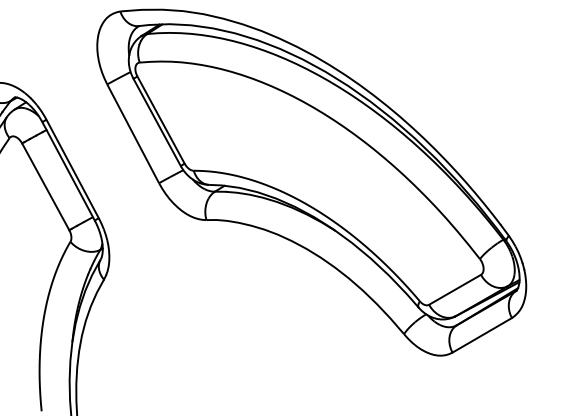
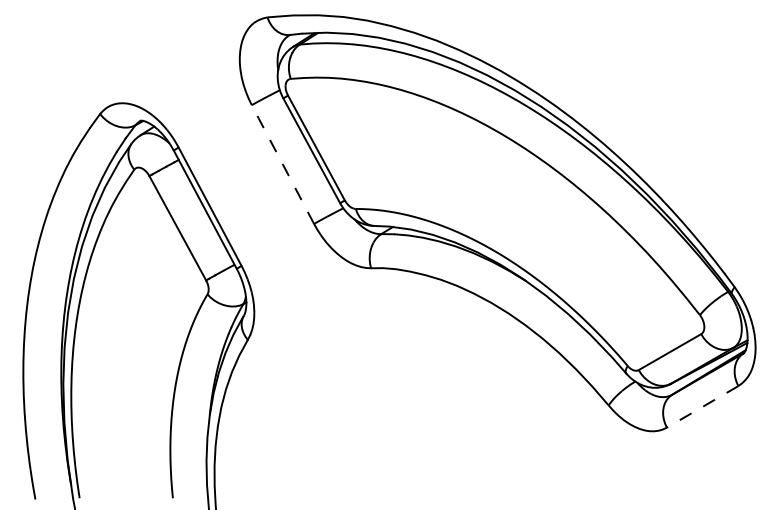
line: (132, 133) -> (282, 164), solid -> dashed
line: (482, 335) -> (702, 407), solid -> dashed

